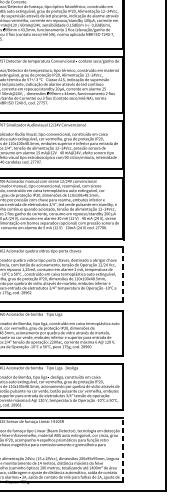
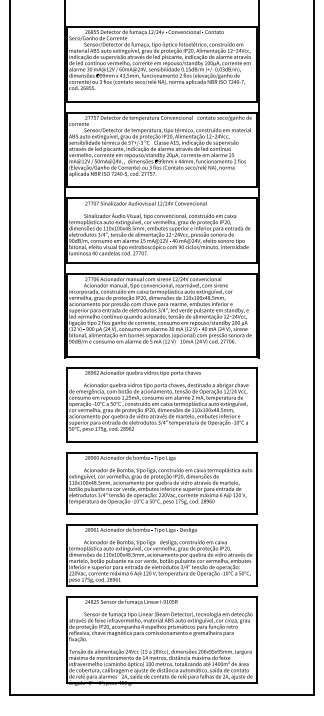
line: (123, 274) -> (257, 404), dashed -> solid
line: (123, 449) -> (257, 639), dashed -> solid

